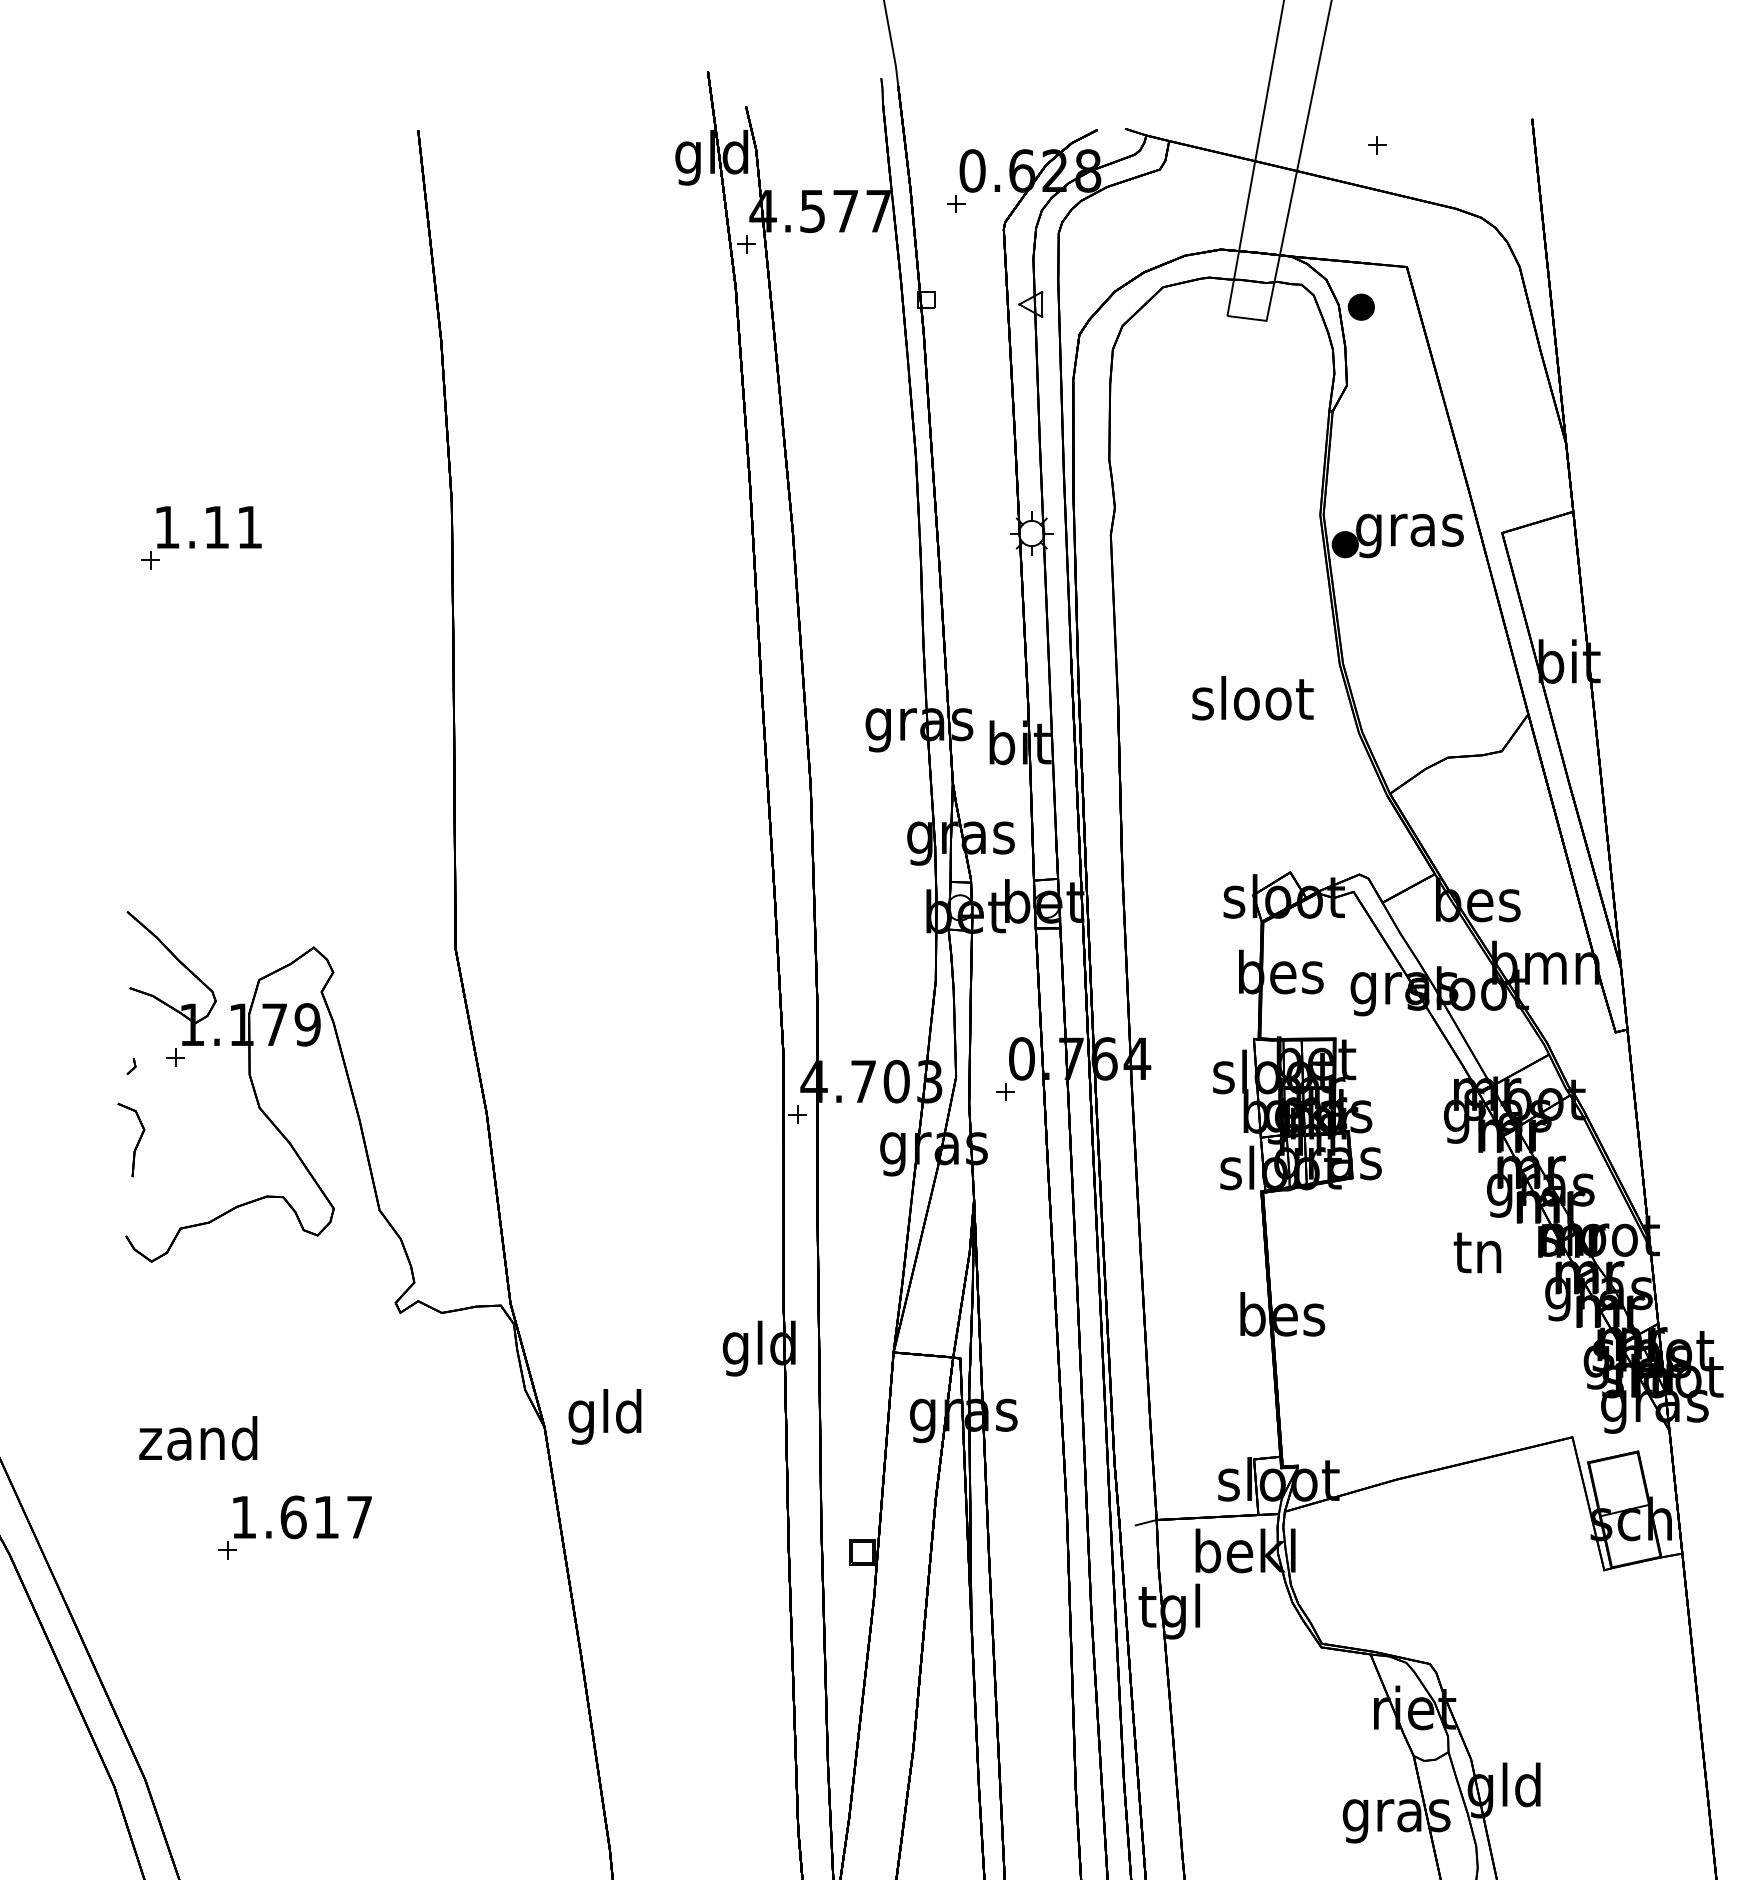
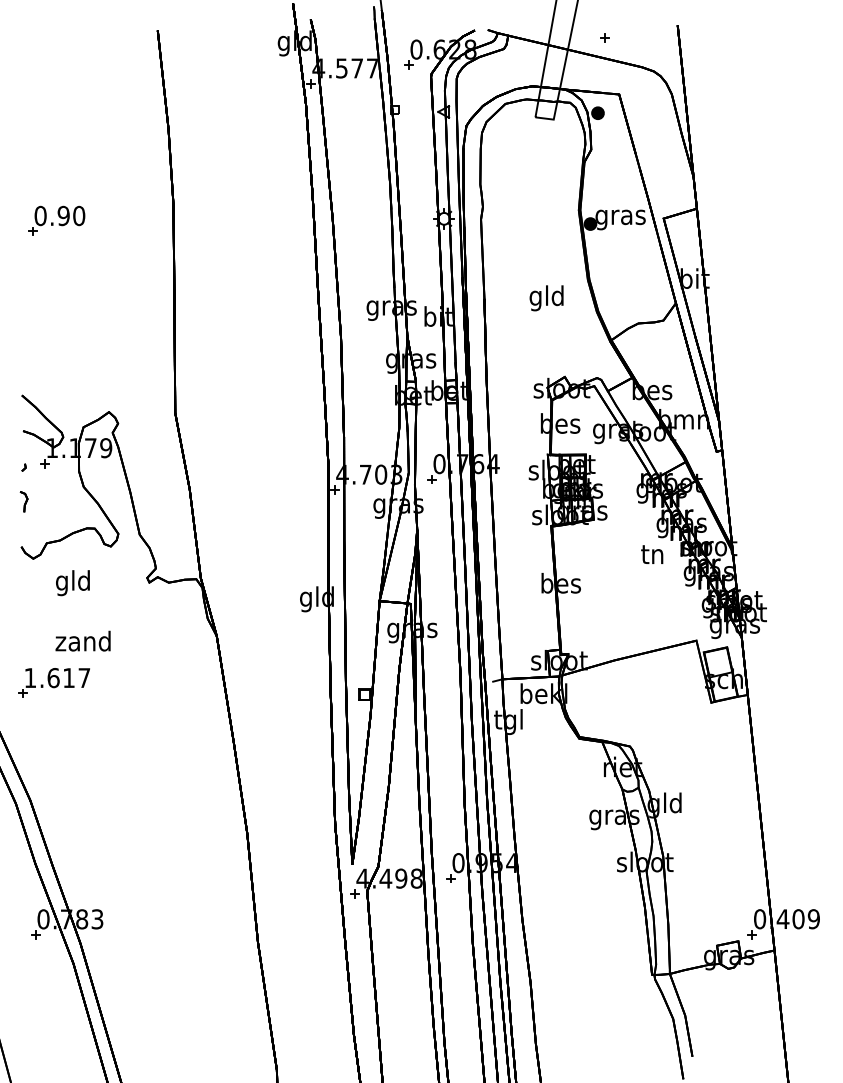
text: (207, 526) -> (59, 215), 1.11 -> 0.90
text: (1253, 704) -> (547, 298), sloot -> gld
part: (130, 1139) -> (23, 501), size x0.6
text: (604, 1417) -> (72, 583), moved
text: (196, 1436) -> (82, 640), moved
part: (293, 1526) -> (53, 682), moved

